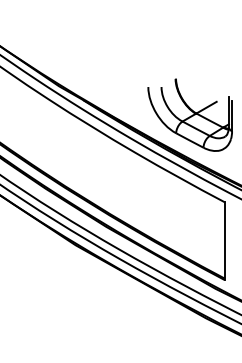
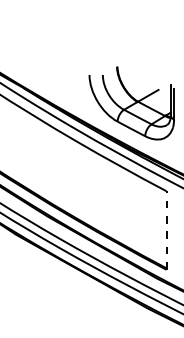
line: (224, 241) -> (166, 230), solid -> dashed

